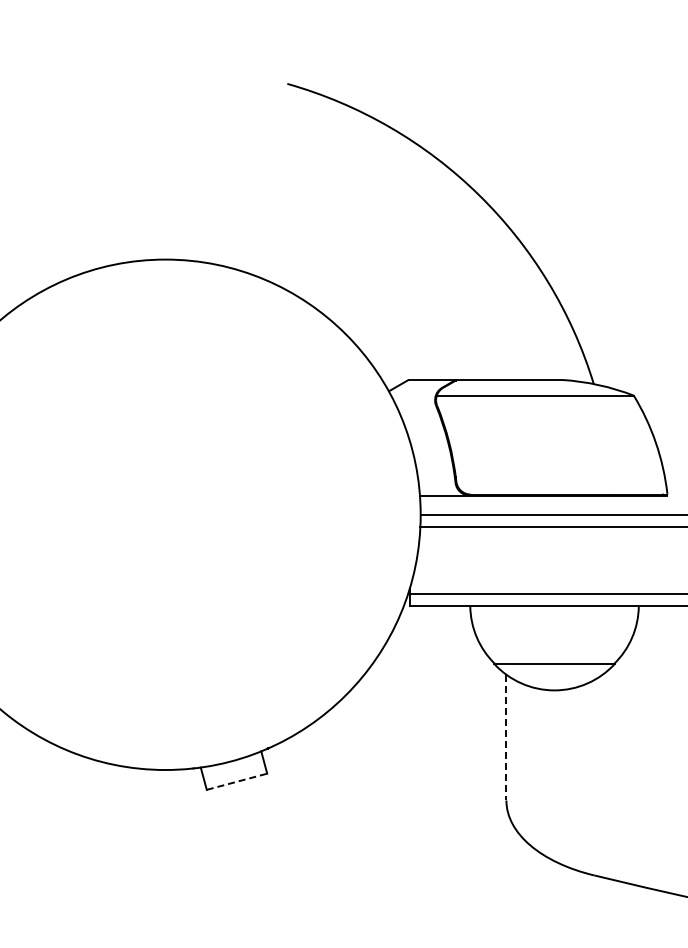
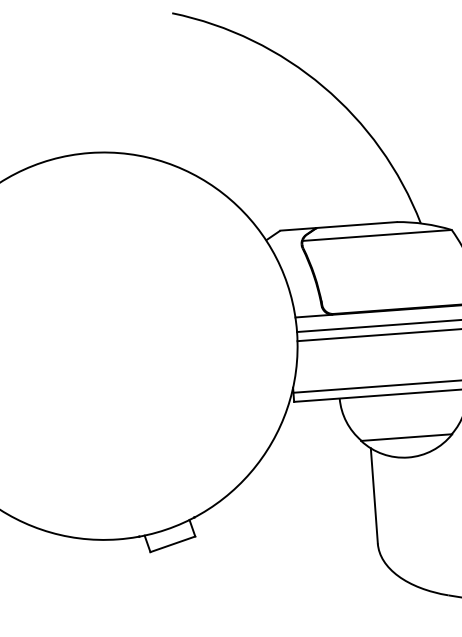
line: (506, 737) -> (374, 495), dashed -> solid
line: (237, 781) -> (173, 544), dashed -> solid

